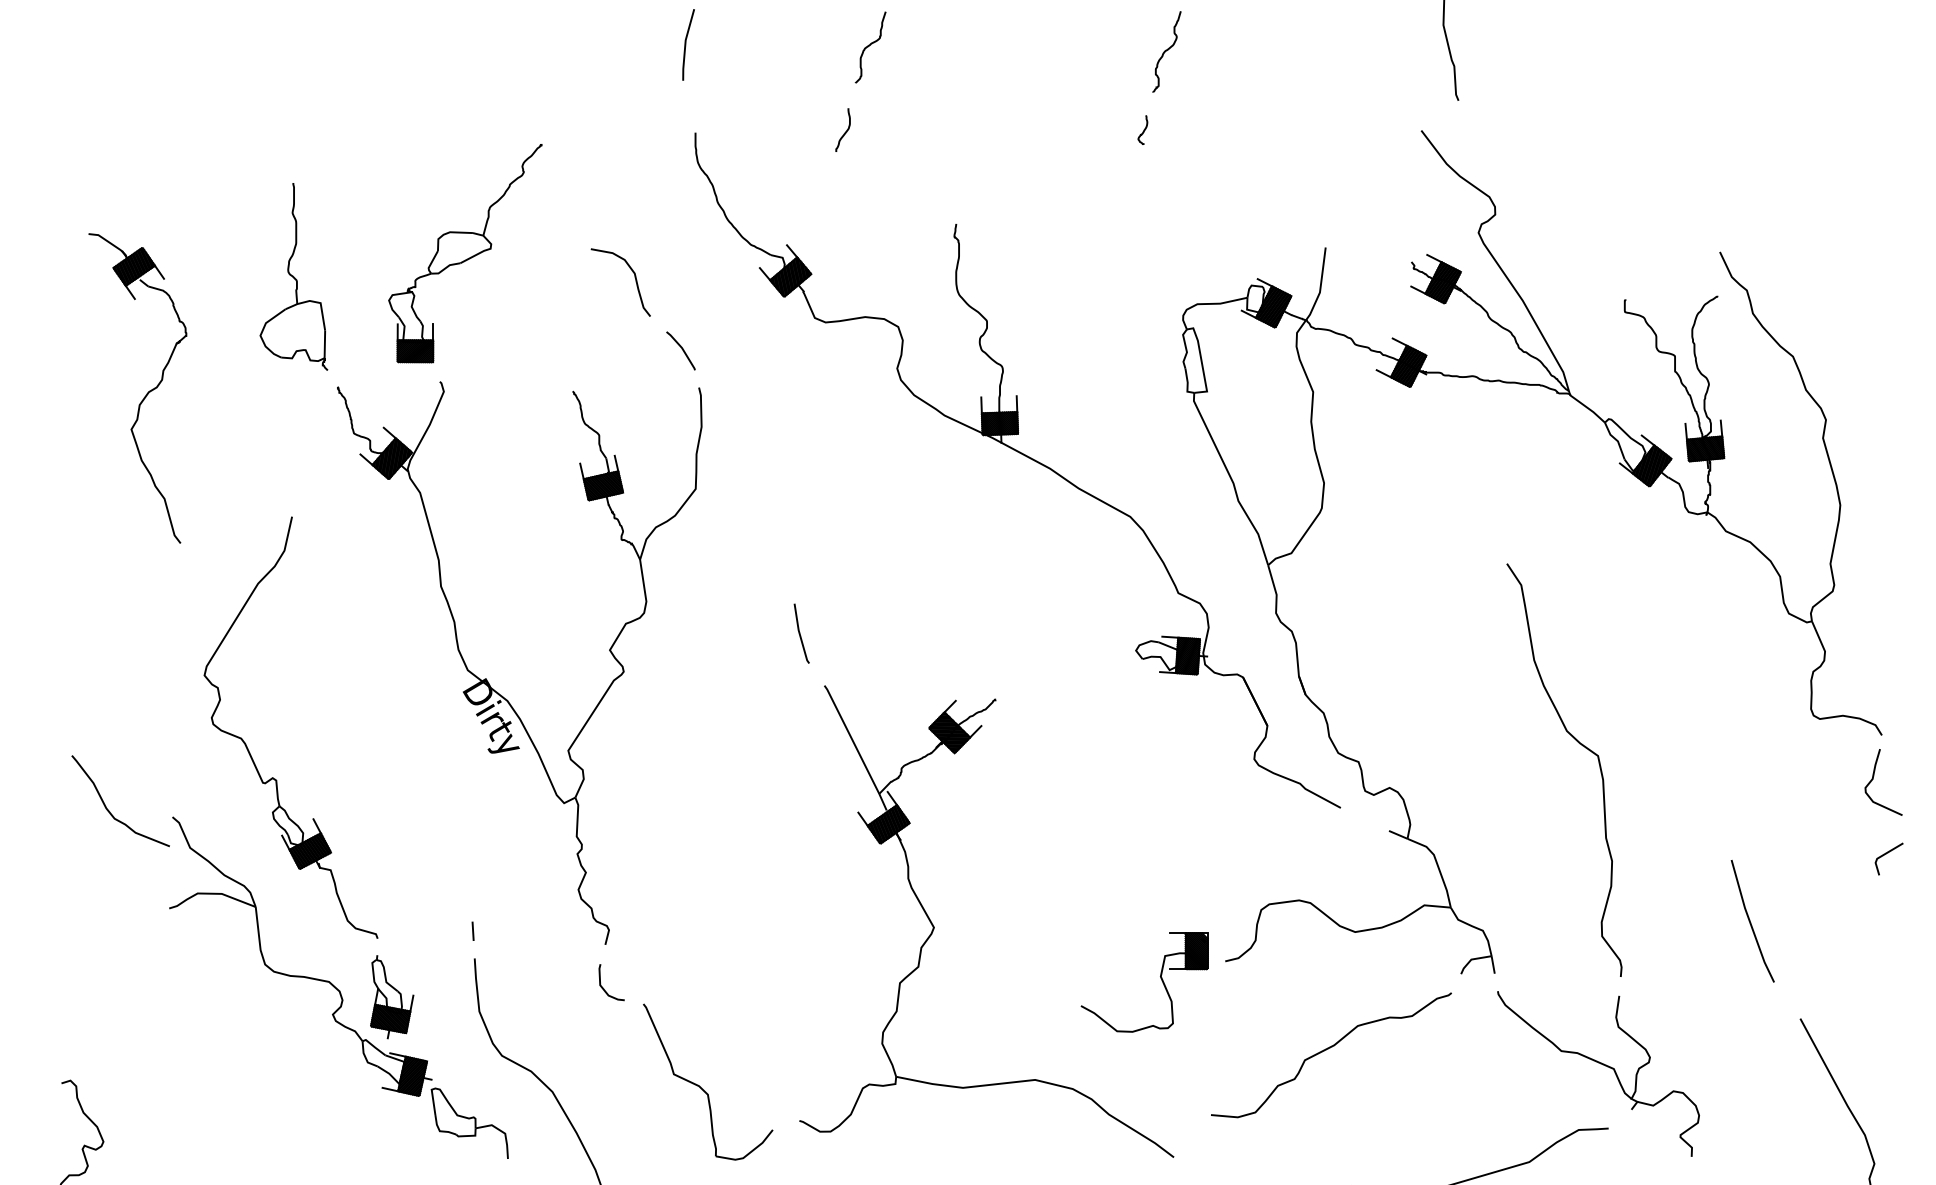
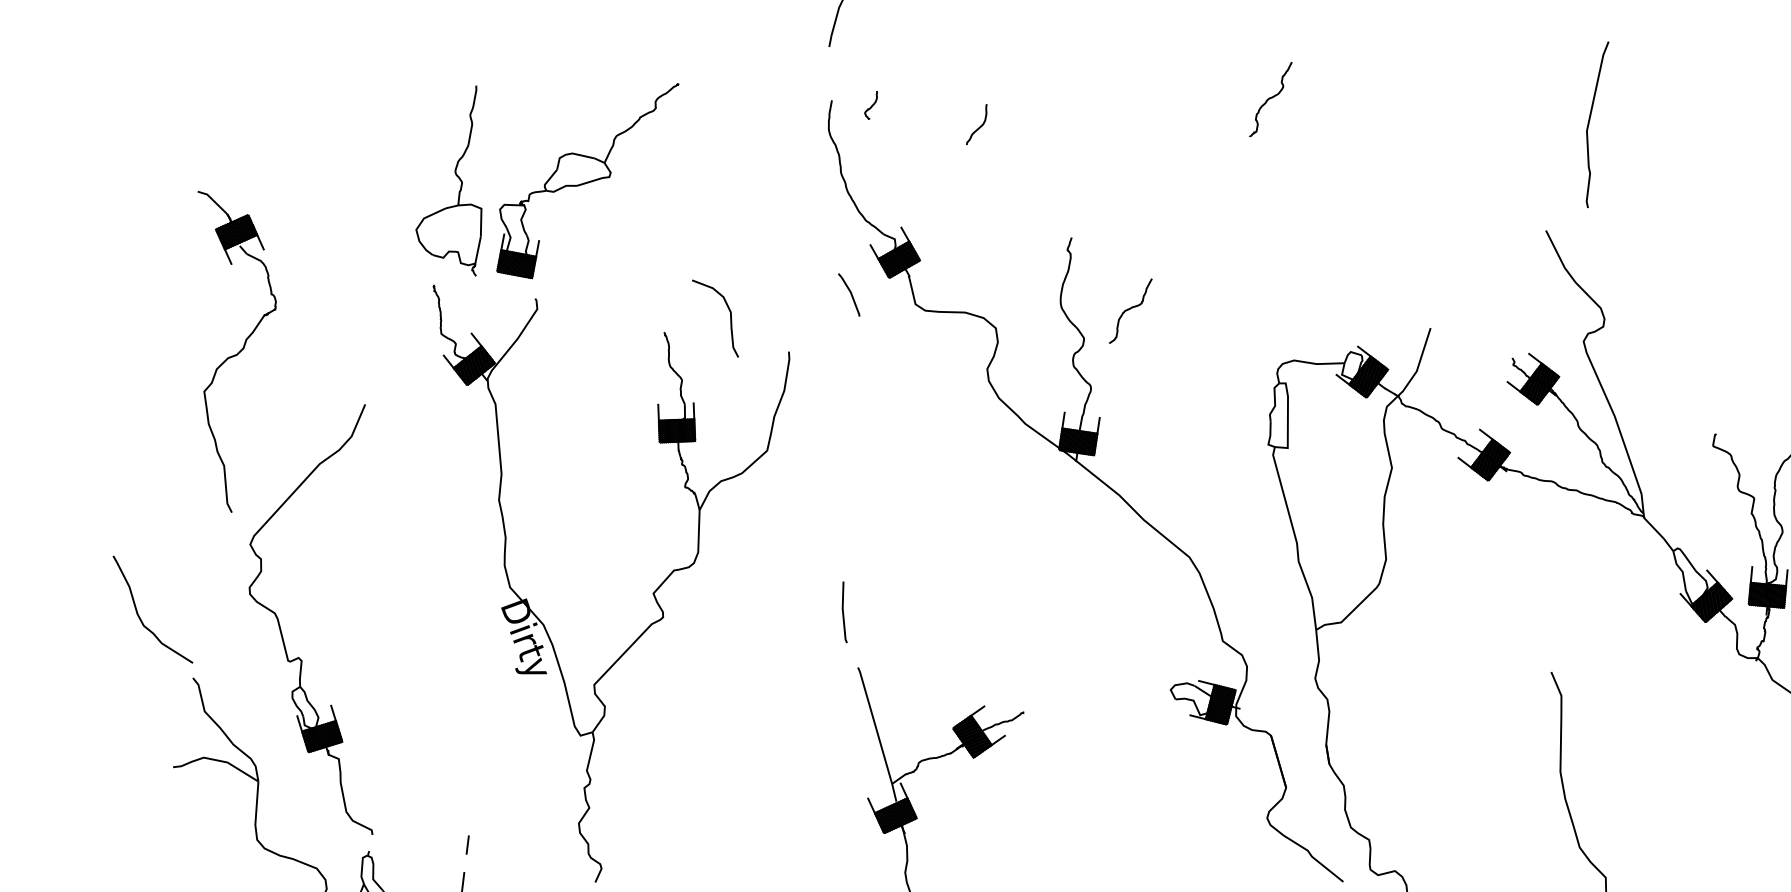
curve: (869, 46) -> (1129, 309), moved
curve: (1166, 51) -> (1270, 99), moved
curve: (1143, 129) -> (871, 104), moved
part: (293, 276) -> (459, 177), moved
curve: (634, 277) -> (729, 316), moved
line: (681, 349) -> (849, 293), moved
part: (146, 393) -> (225, 358), moved
curve: (110, 811) -> (141, 617), moved

